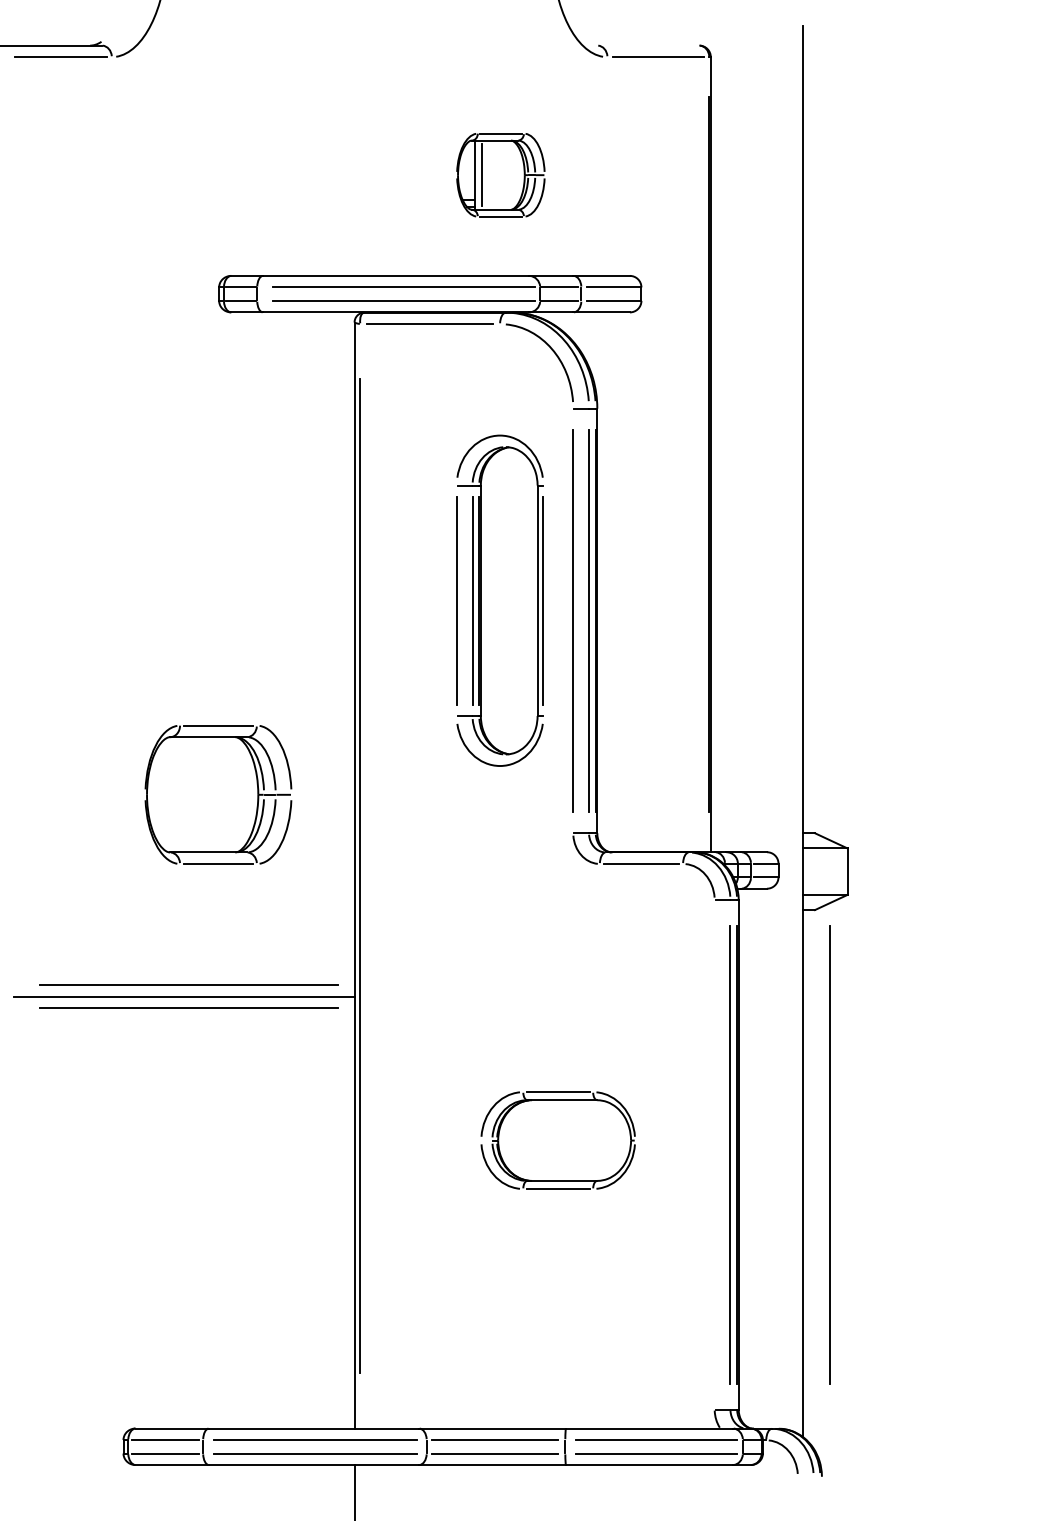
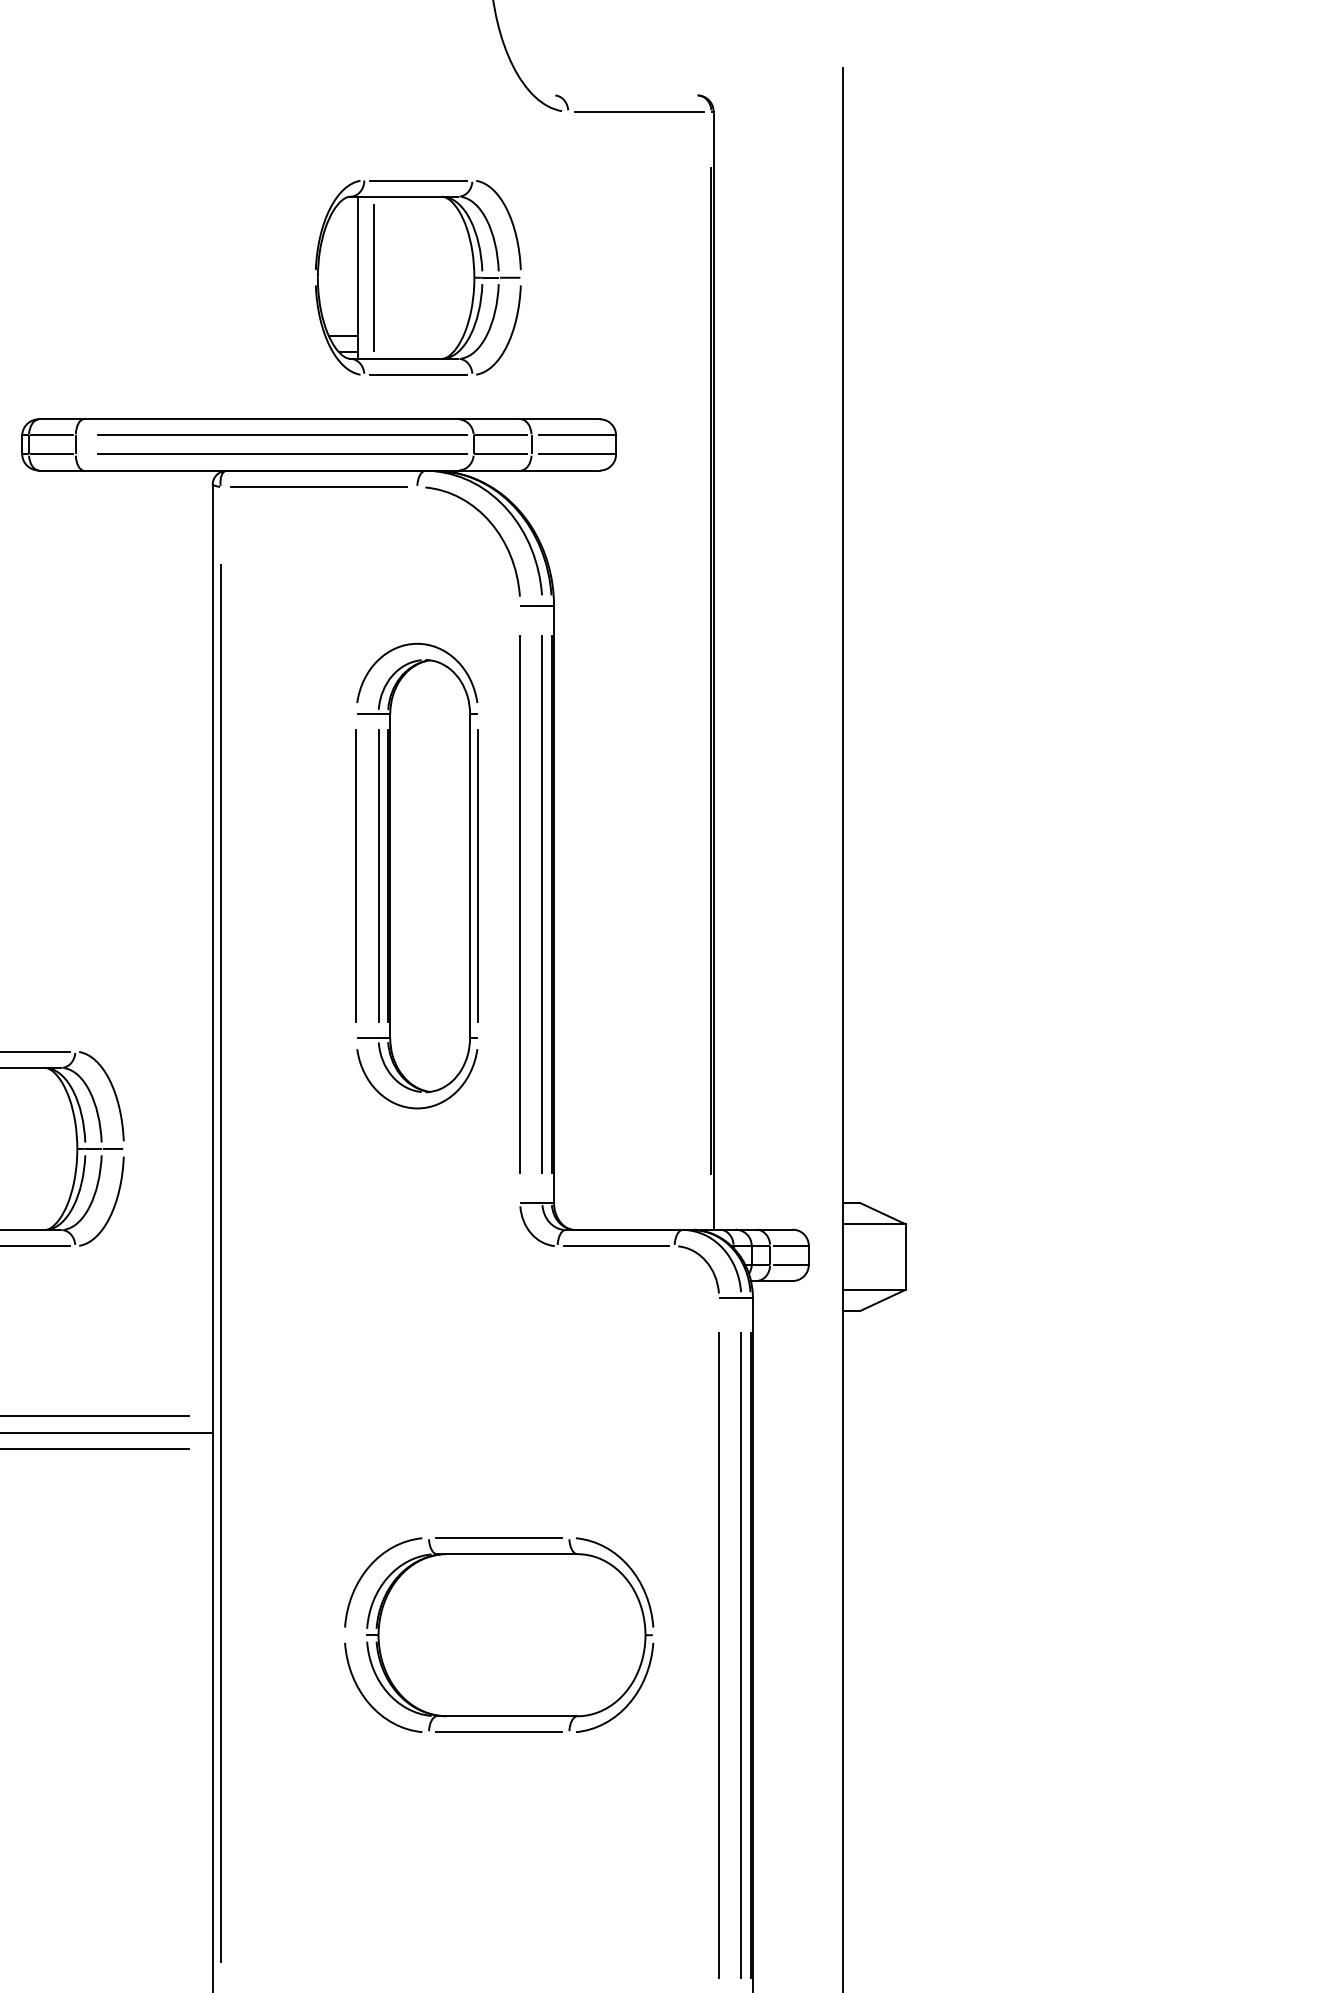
part: (500, 174) -> (417, 276), size x1.67
part: (557, 1140) -> (498, 1635), size x1.43
line: (829, 1154) -> (718, 1654), moved

